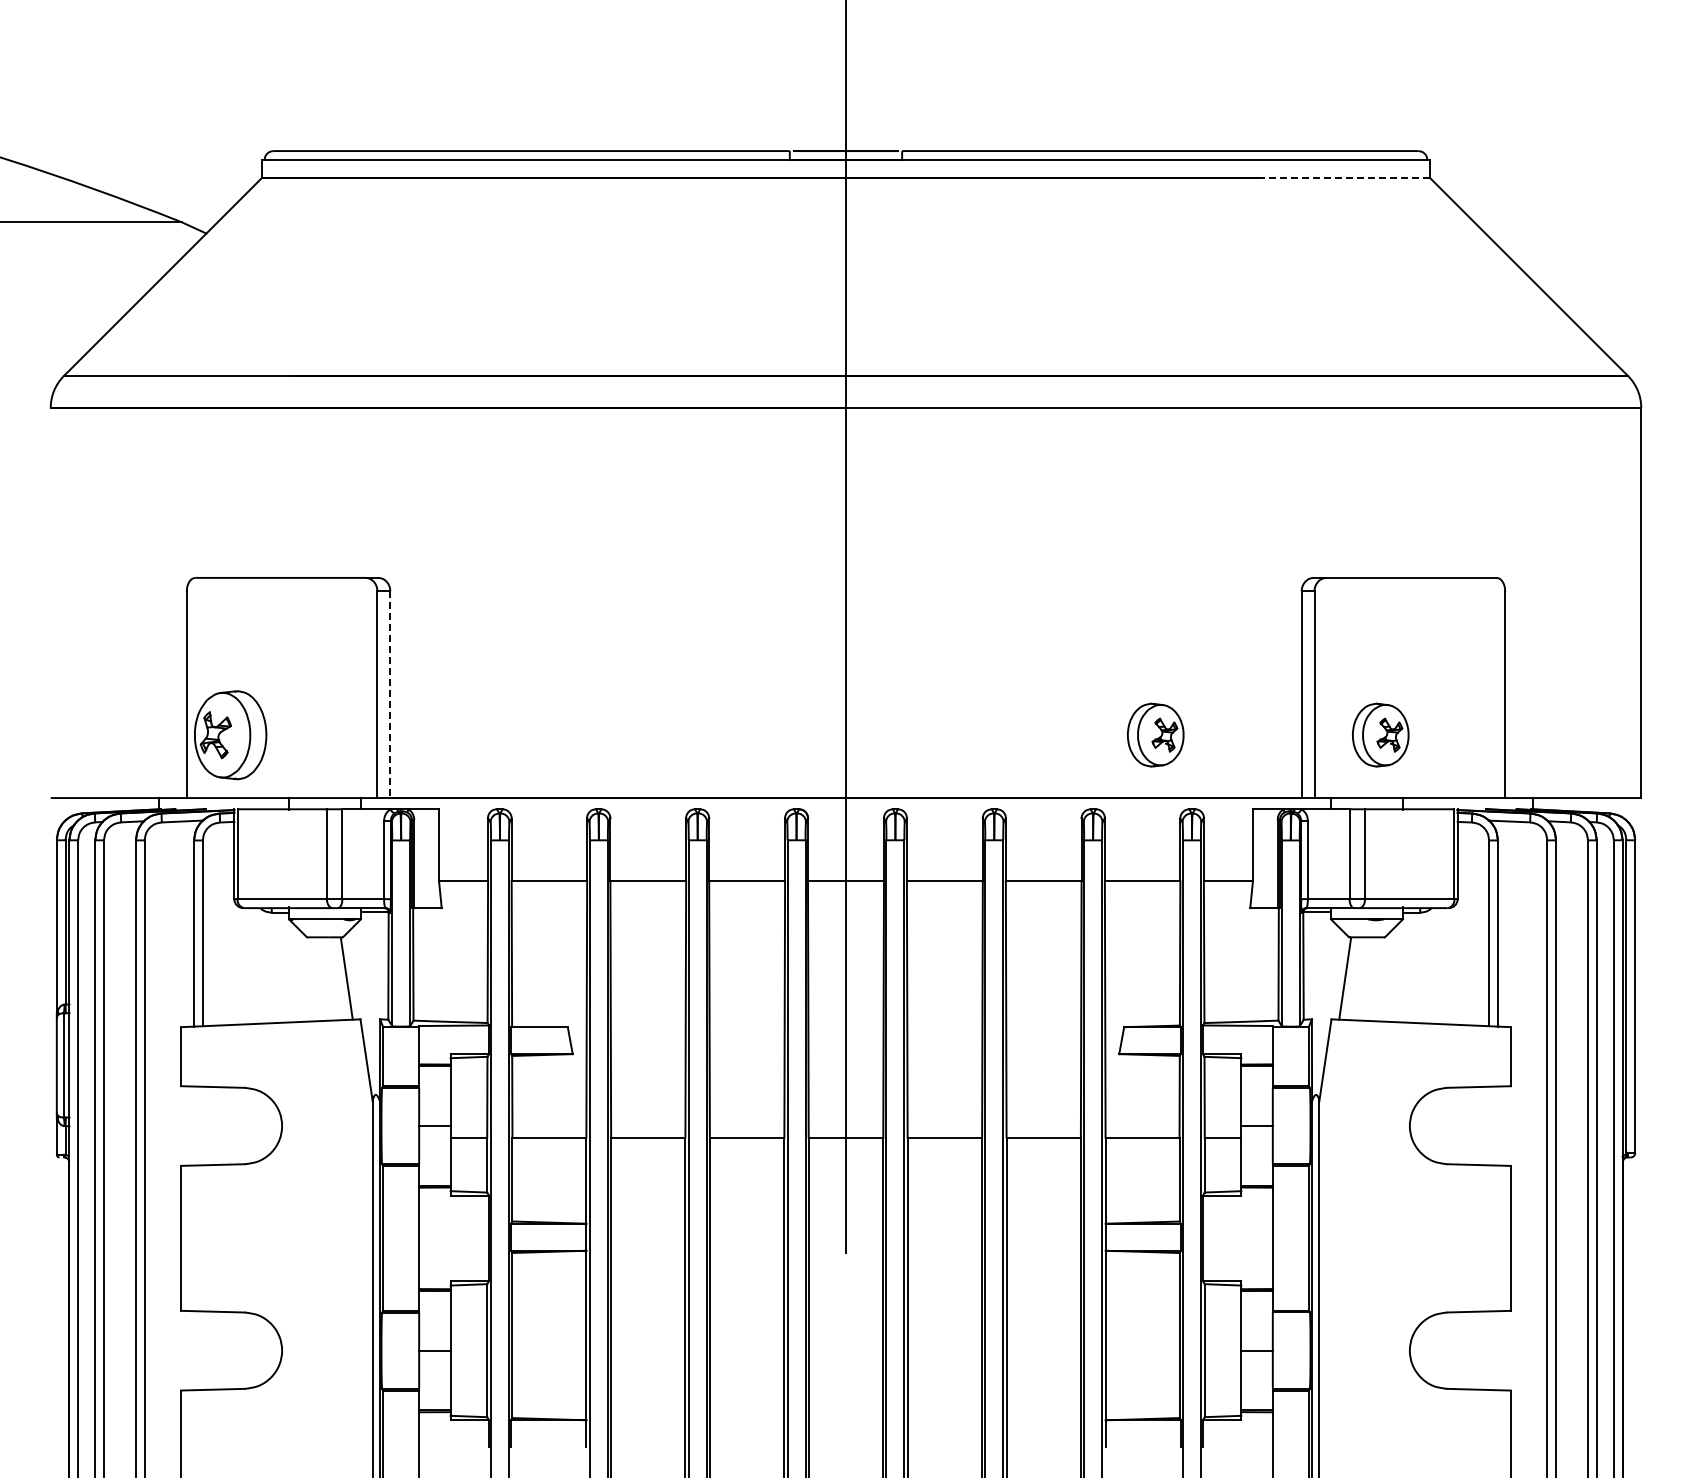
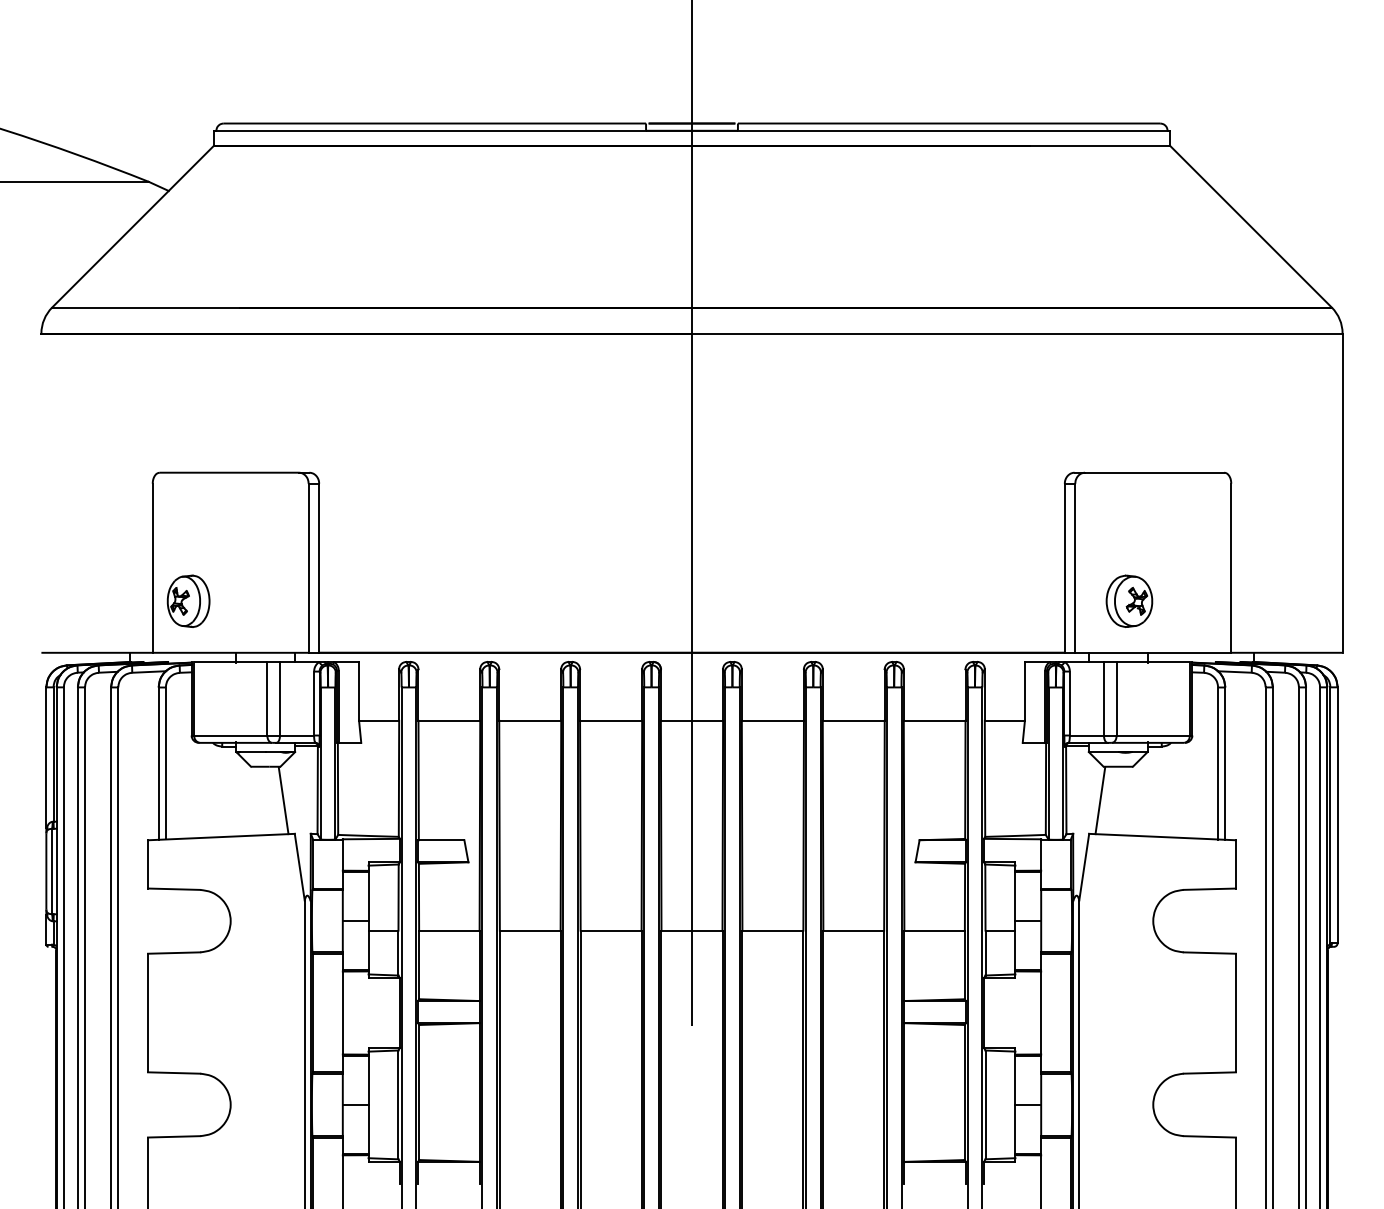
line: (1344, 178) -> (1099, 145), dashed -> solid
line: (390, 695) -> (319, 568), dashed -> solid
part: (230, 734) -> (188, 600), size x0.71
part: (1155, 734) -> (945, 600), removed

